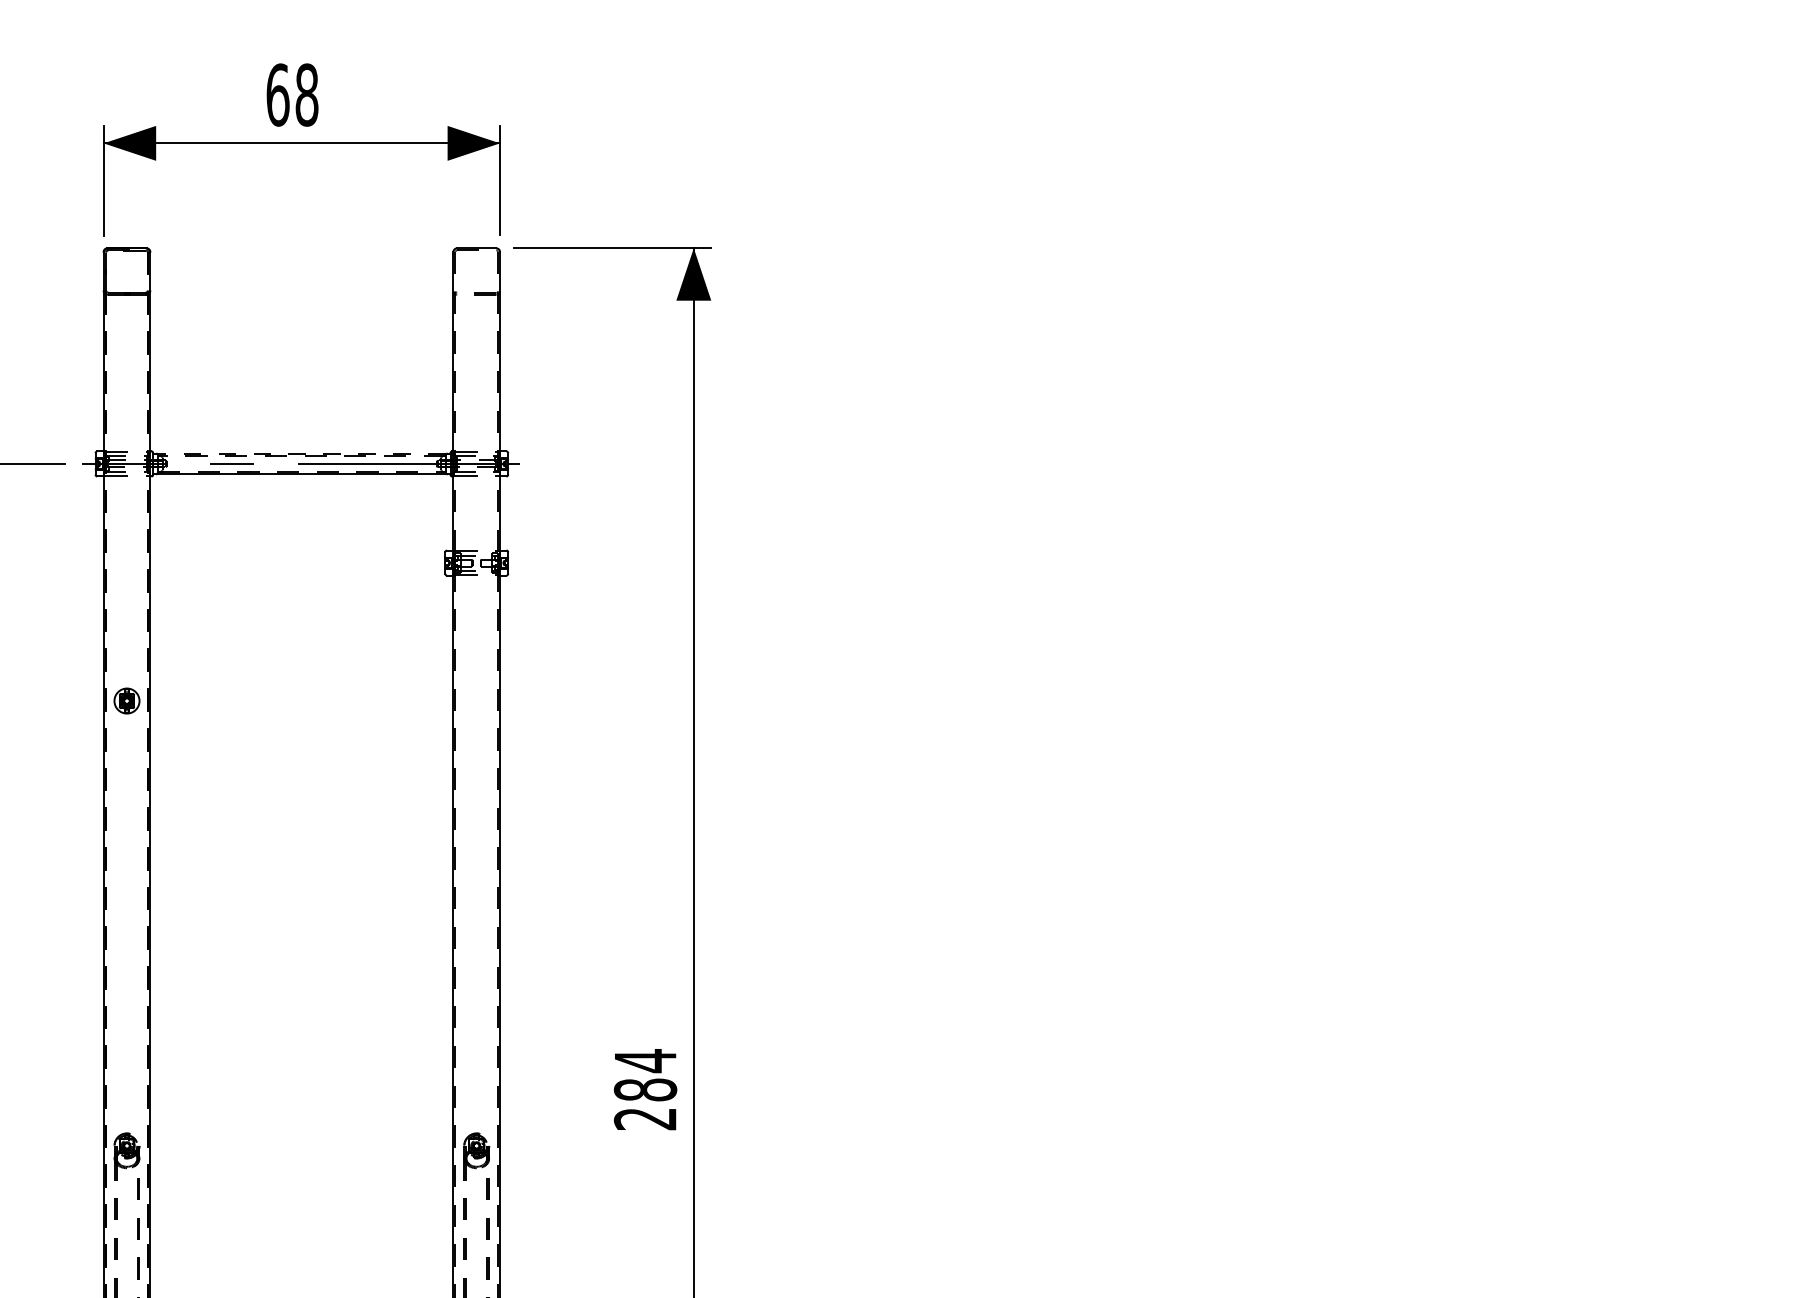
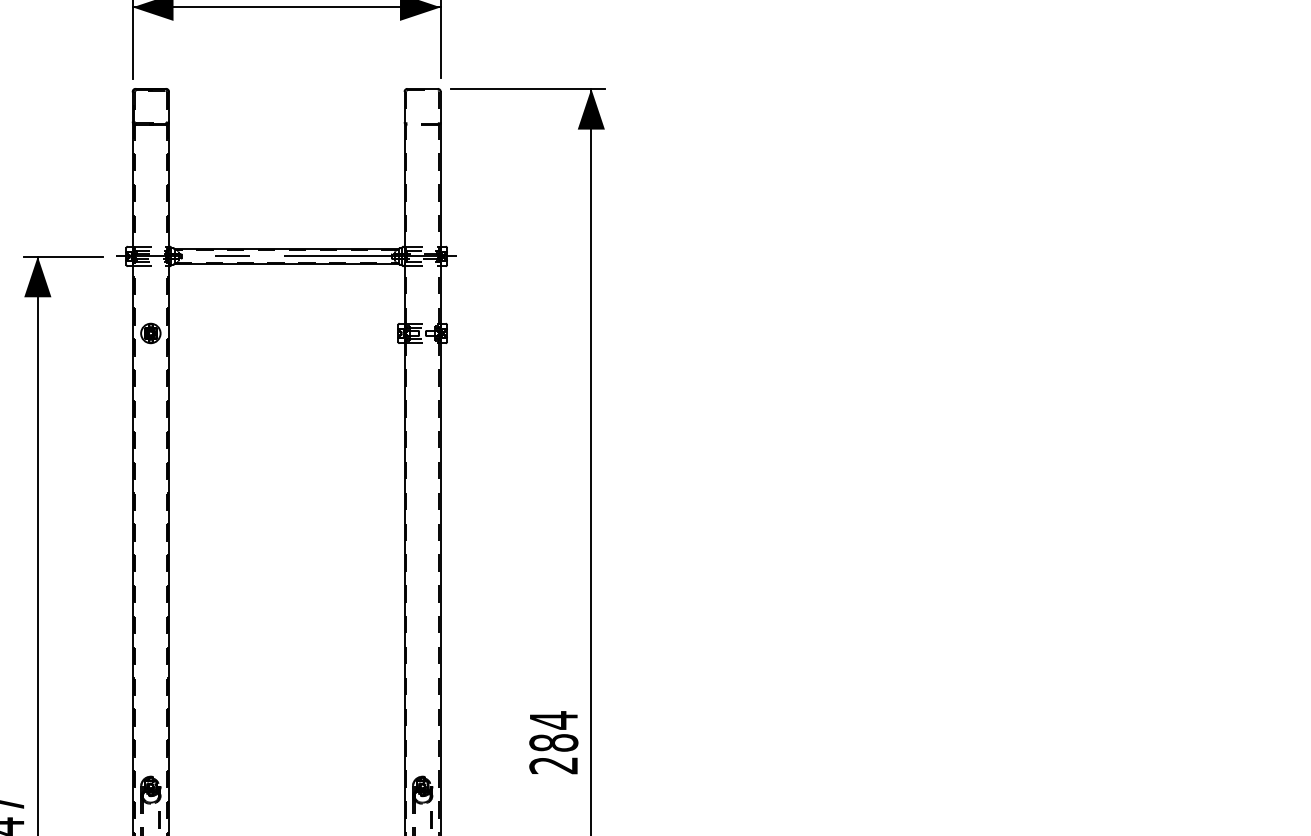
line: (301, 454) -> (286, 249), dashed -> solid
part: (126, 700) -> (150, 333), moved

